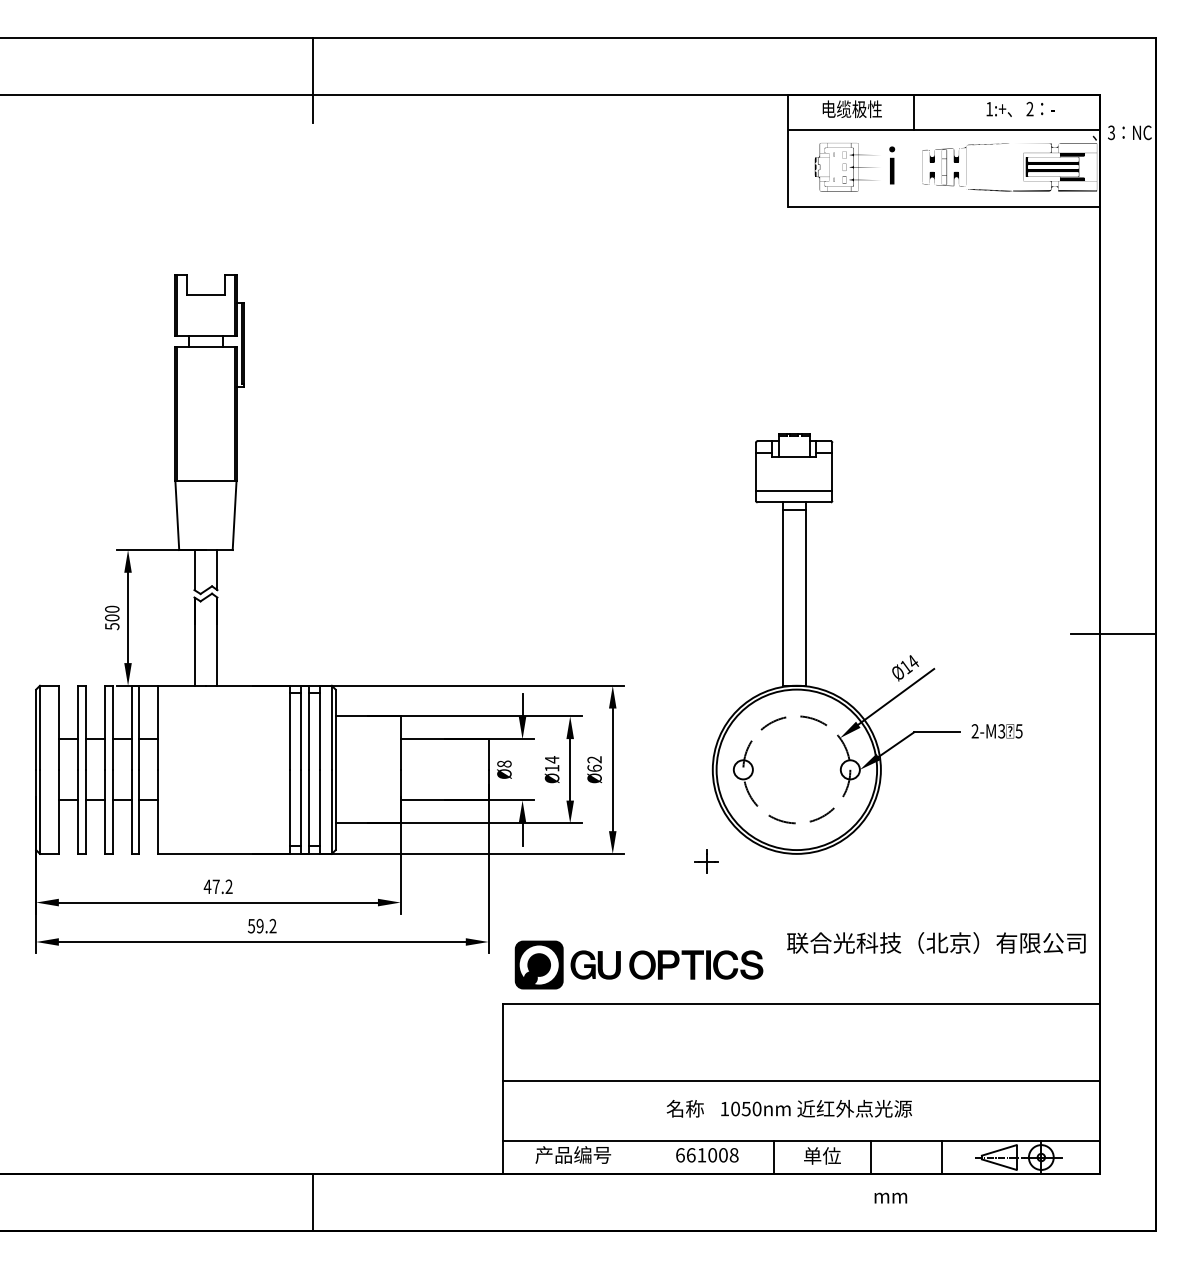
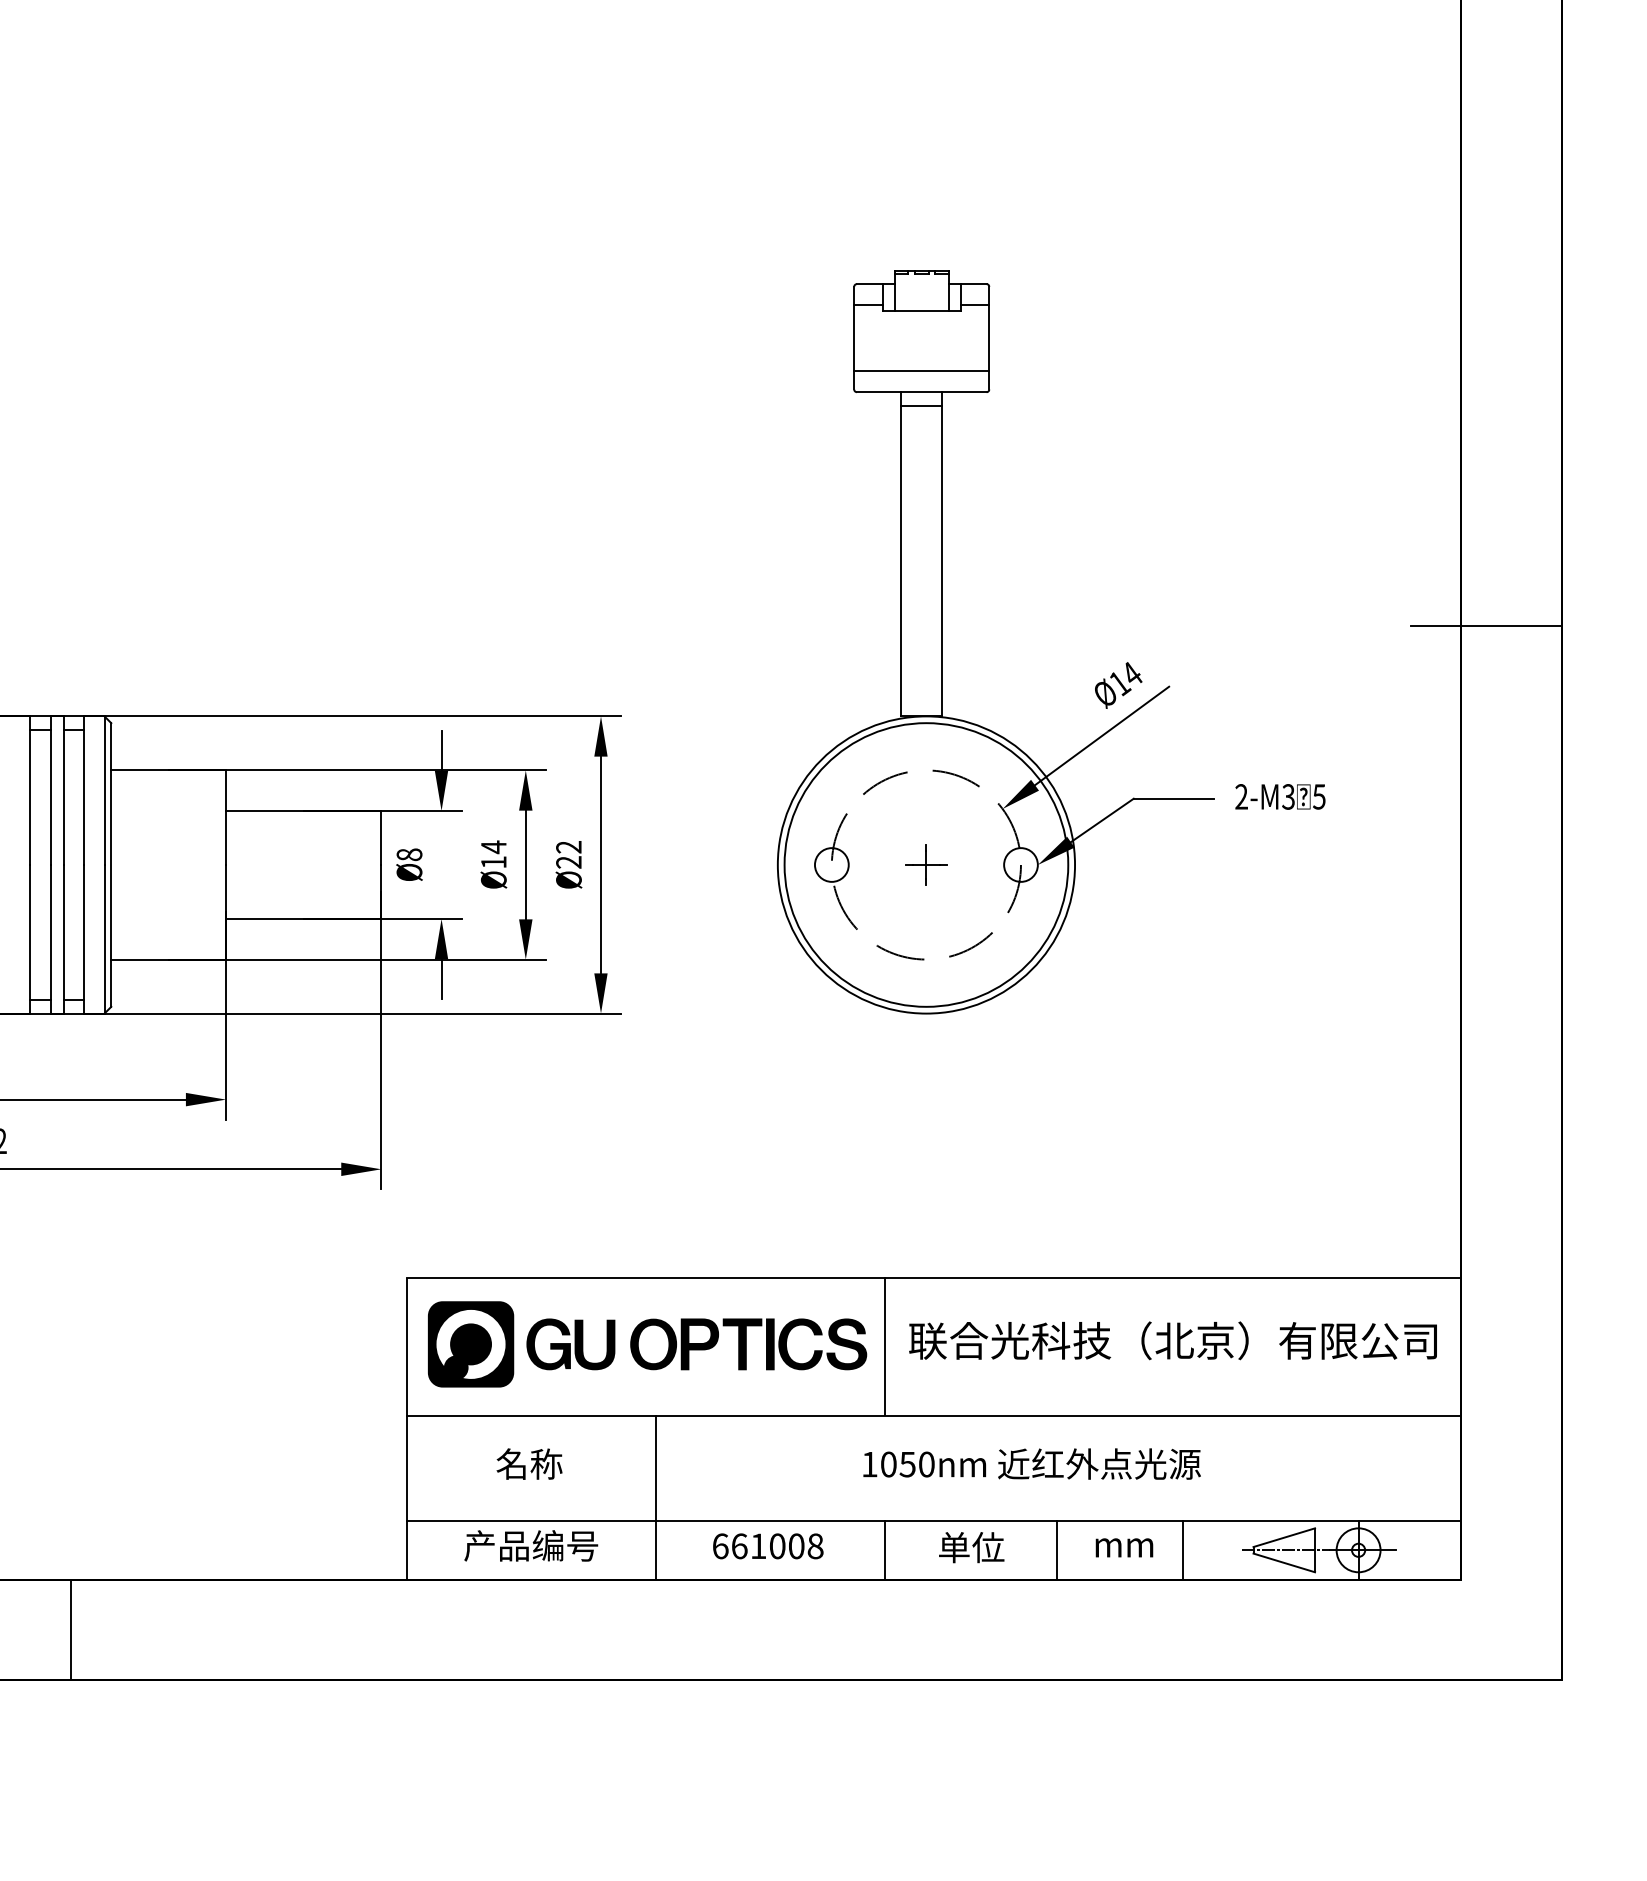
text: (594, 767) -> (568, 860), Ø62 -> Ø22
part: (706, 861) -> (925, 864), moved
text: (936, 942) -> (1173, 1339), moved
part: (638, 964) -> (646, 1343), moved
line: (773, 1041) -> (885, 1345), added
text: (684, 1108) -> (528, 1463), moved
text: (816, 1108) -> (1031, 1463), moved
line: (643, 1127) -> (655, 1497), added
text: (890, 1197) -> (1123, 1546), moved

